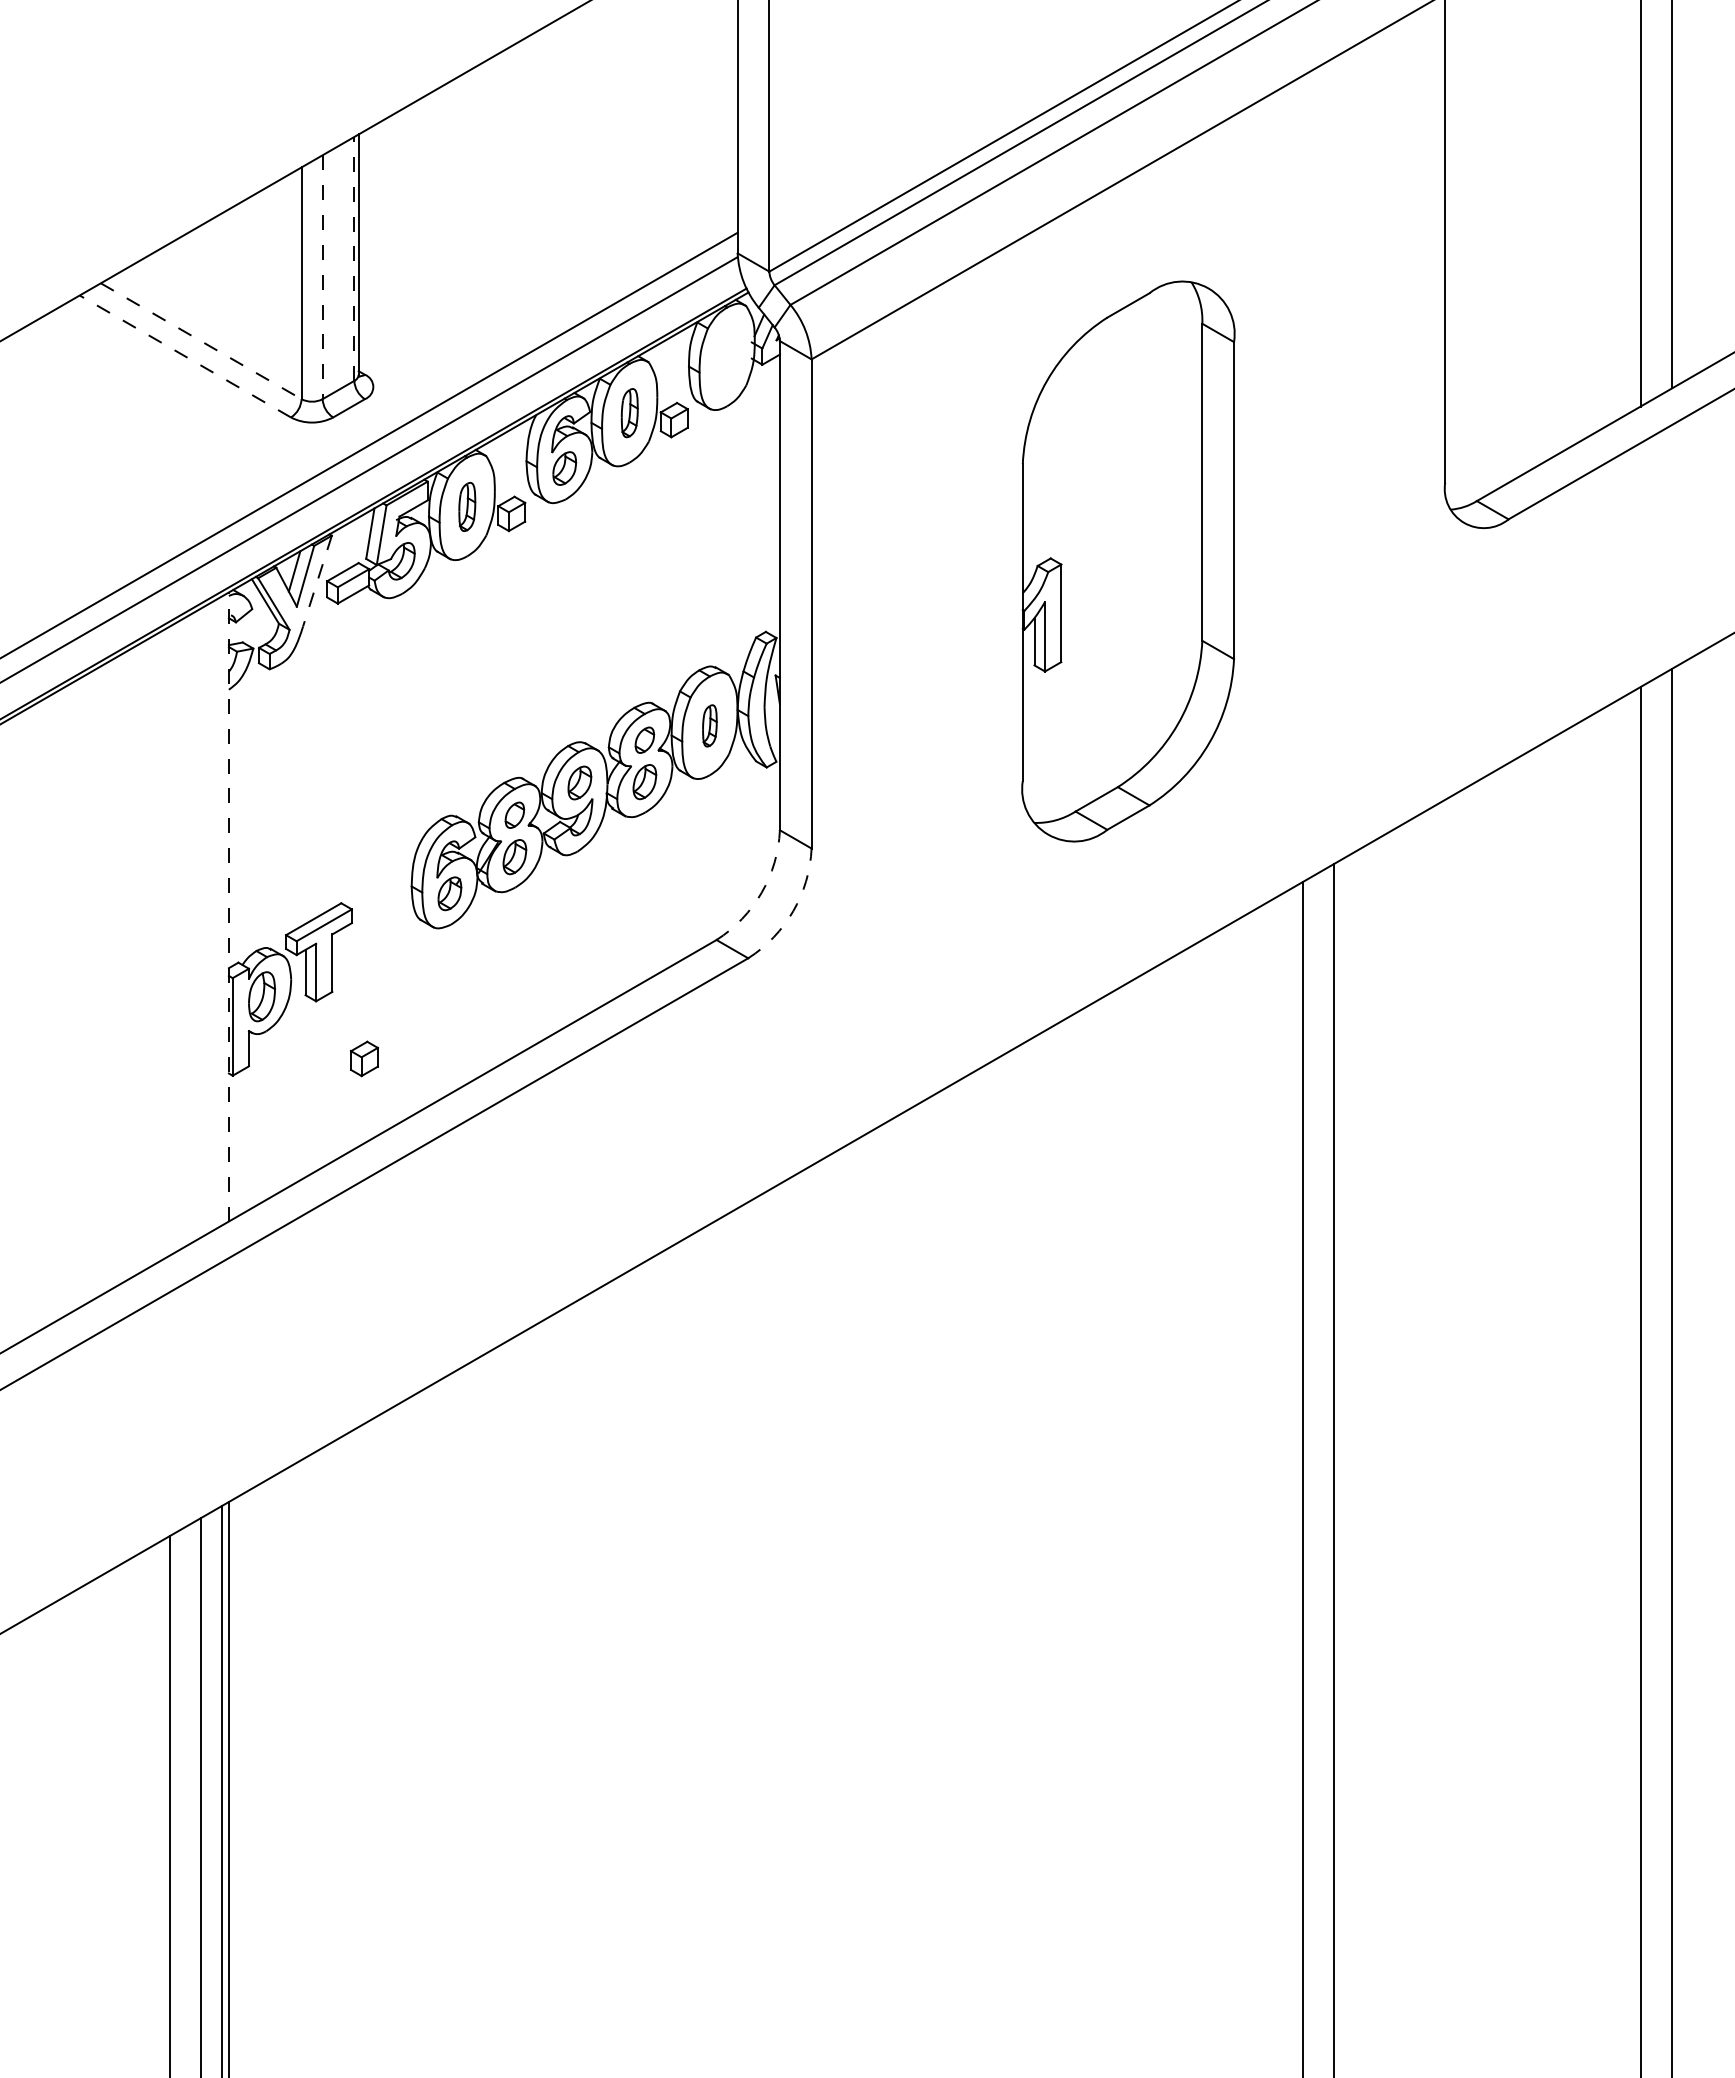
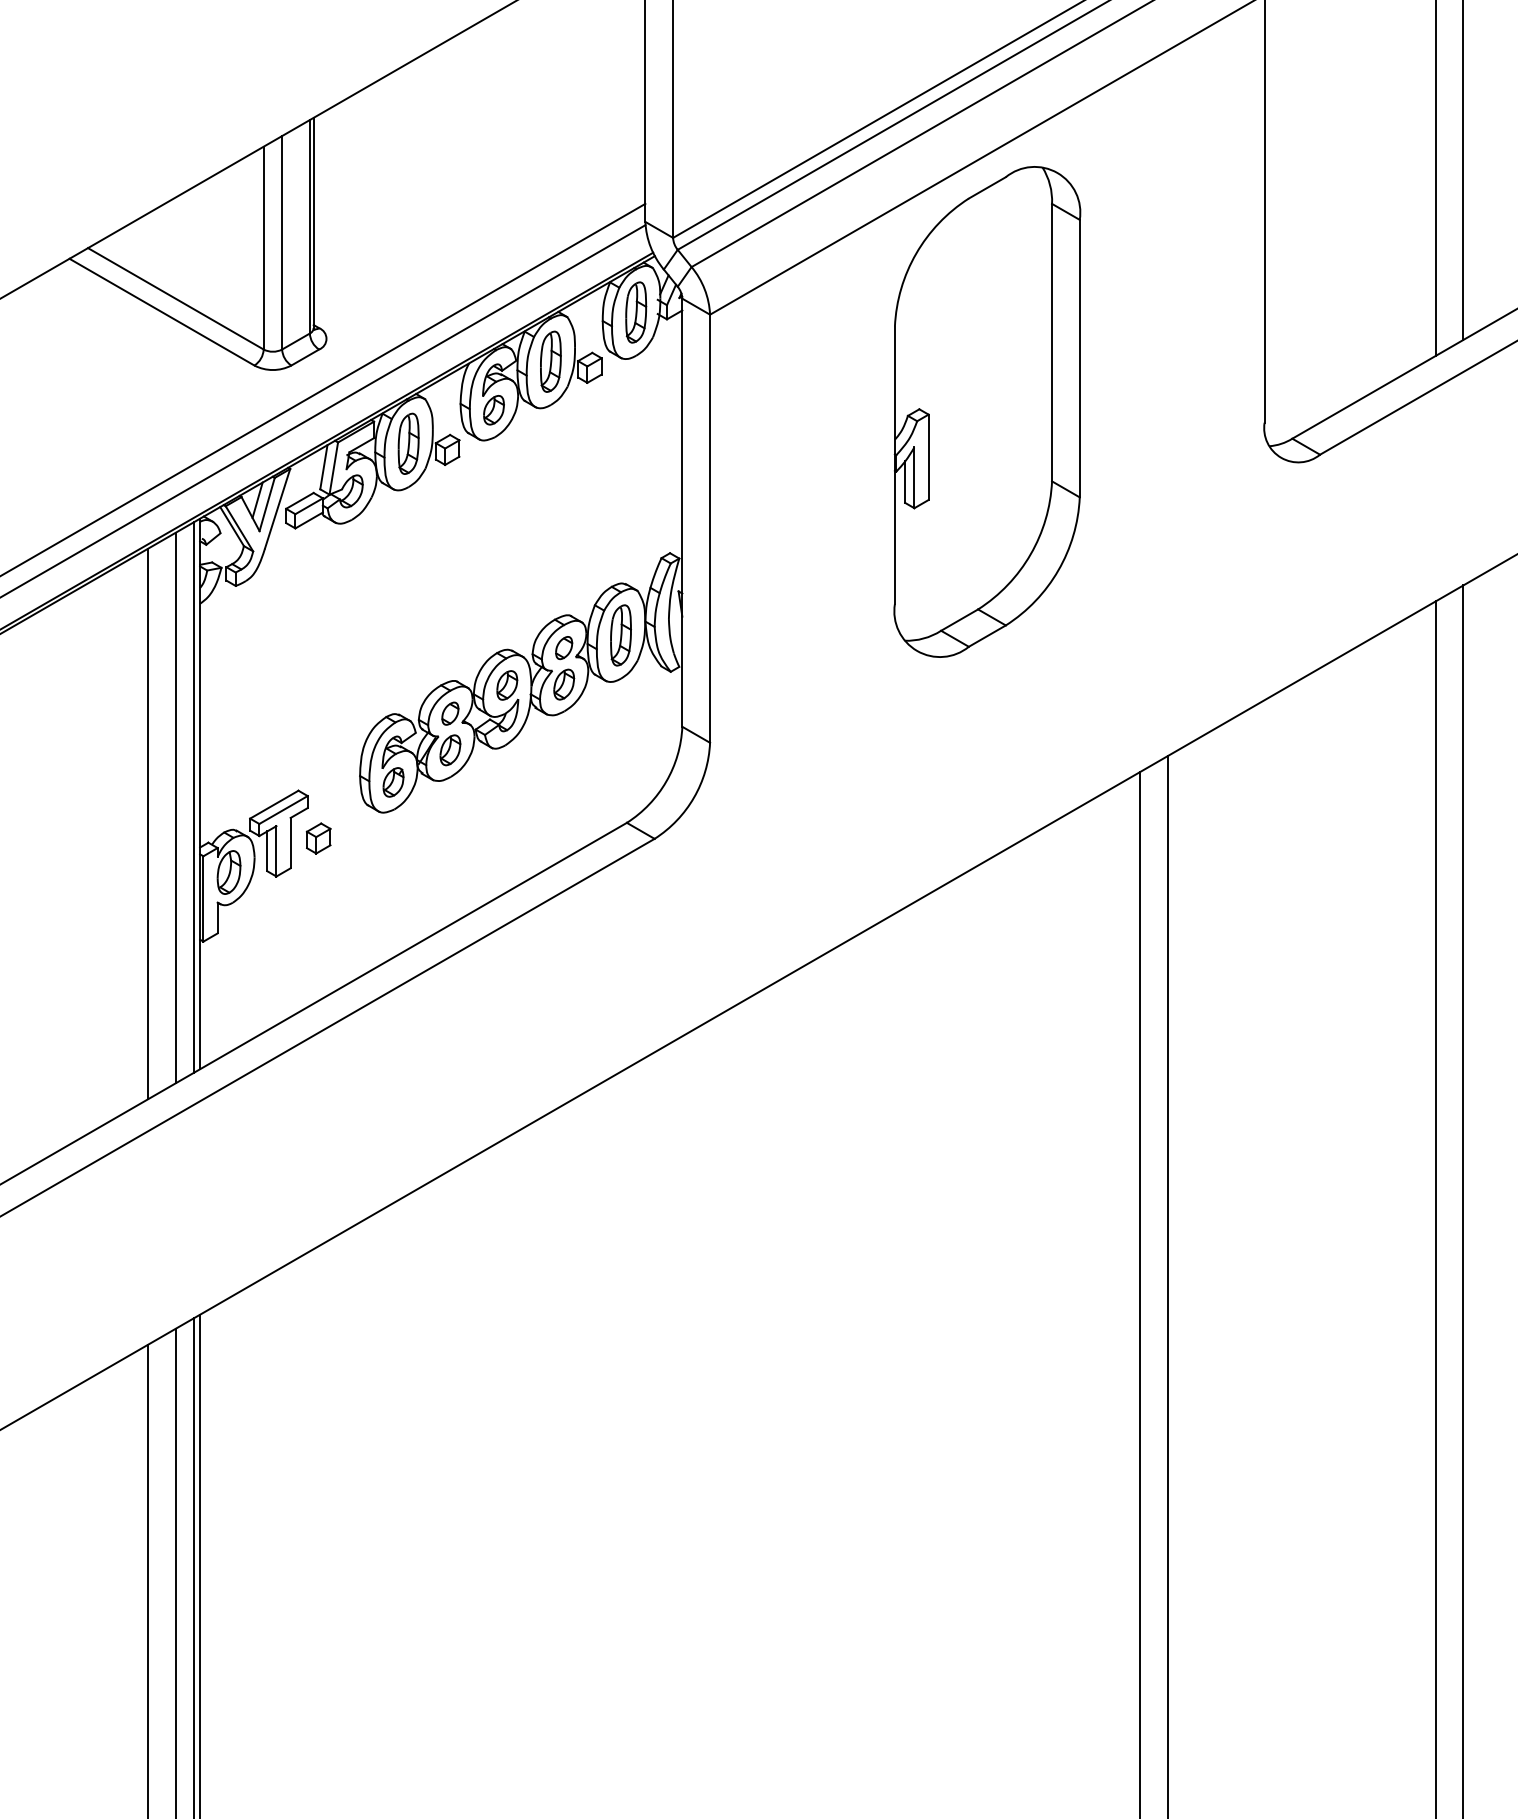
line: (354, 258) -> (310, 226), dashed -> solid
line: (322, 277) -> (282, 243), dashed -> solid
line: (201, 341) -> (176, 299), dashed -> solid
line: (185, 356) -> (162, 312), dashed -> solid
part: (726, 356) -> (635, 312), added
part: (629, 412) -> (550, 361), size x1.43
part: (467, 506) -> (408, 443), size x1.43
part: (1128, 561) -> (987, 411), moved
line: (317, 581) -> (277, 509), dashed -> solid
part: (709, 725) -> (620, 635), size x1.67
arc: (761, 892) -> (666, 781), dashed -> solid
line: (228, 907) -> (199, 794), dashed -> solid
line: (222, 910) -> (194, 797), added
arc: (793, 911) -> (694, 797), dashed -> solid
line: (201, 922) -> (176, 807), added
line: (169, 940) -> (148, 823), added
part: (364, 1058) -> (318, 838), moved

